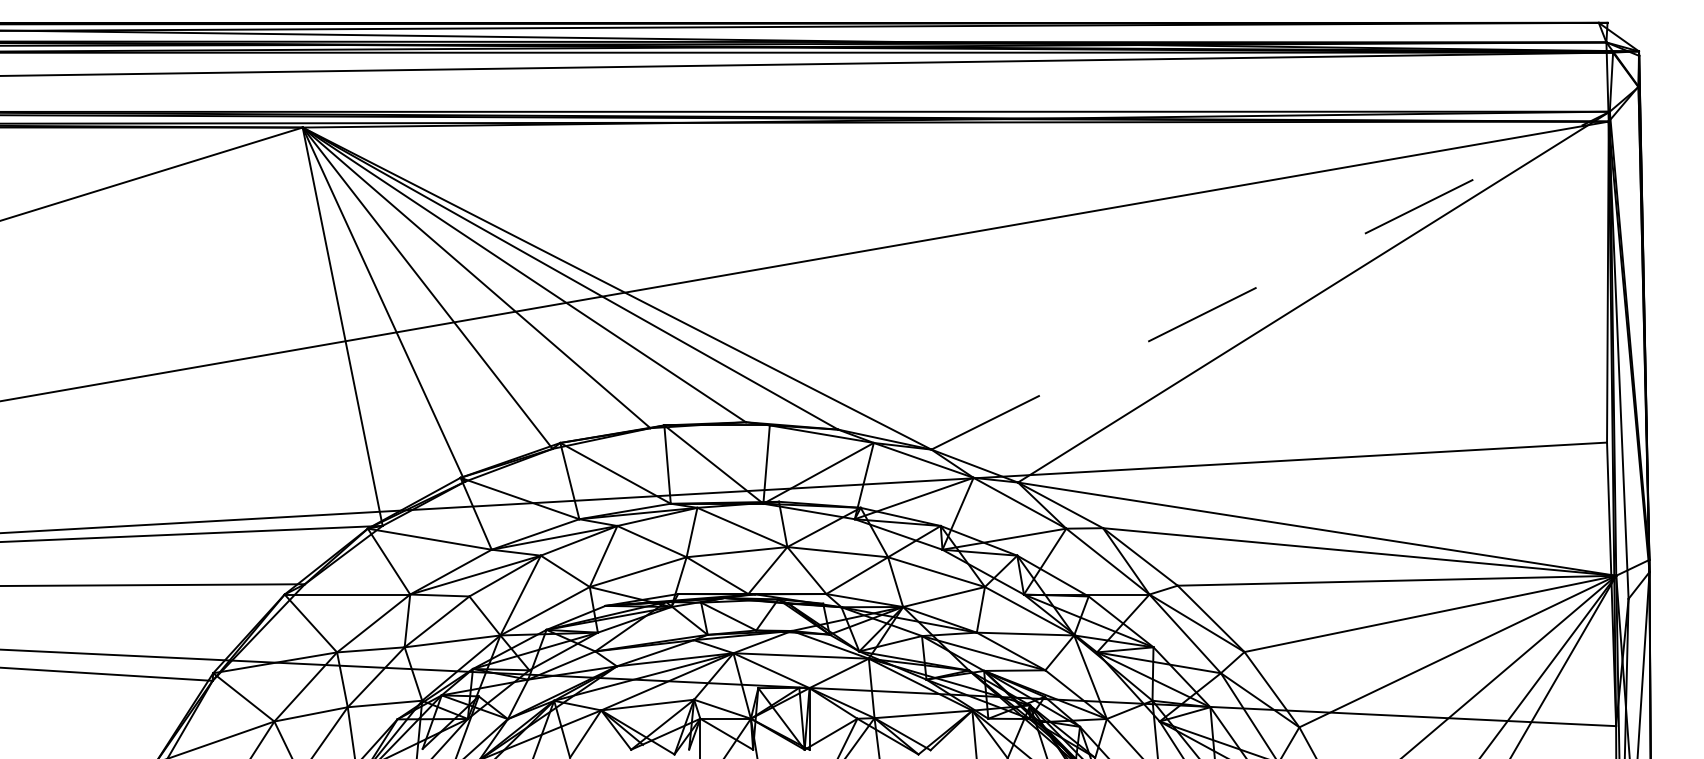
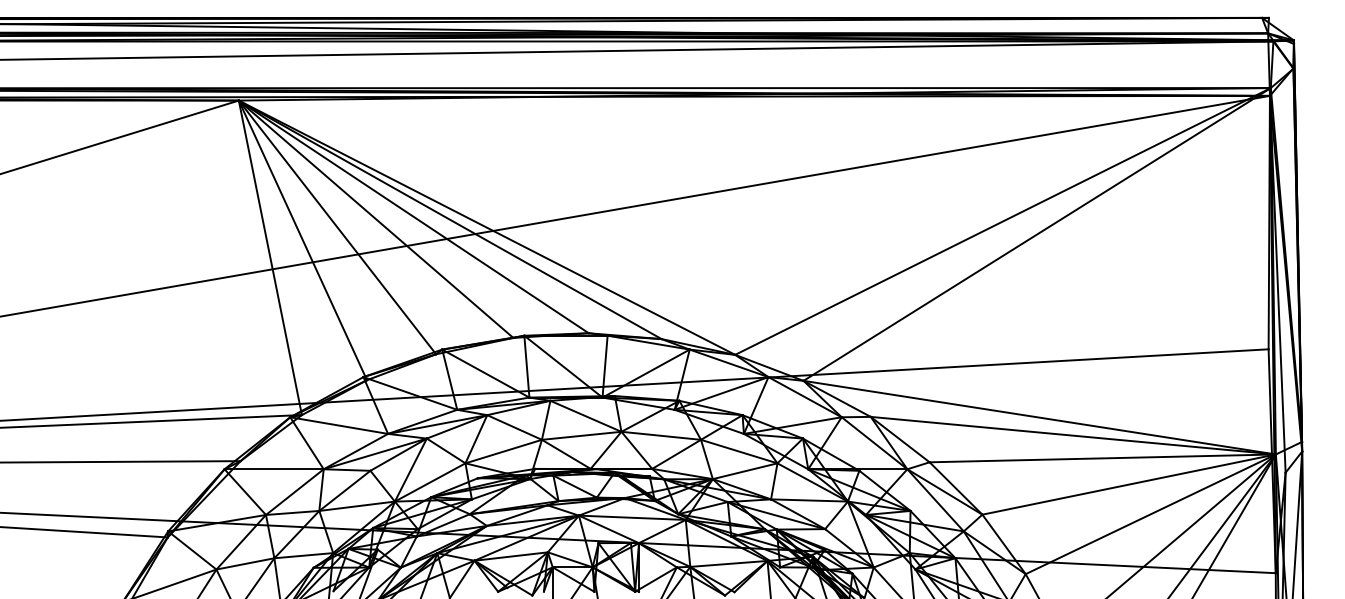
line: (1271, 280) -> (1003, 221), dashed -> solid

